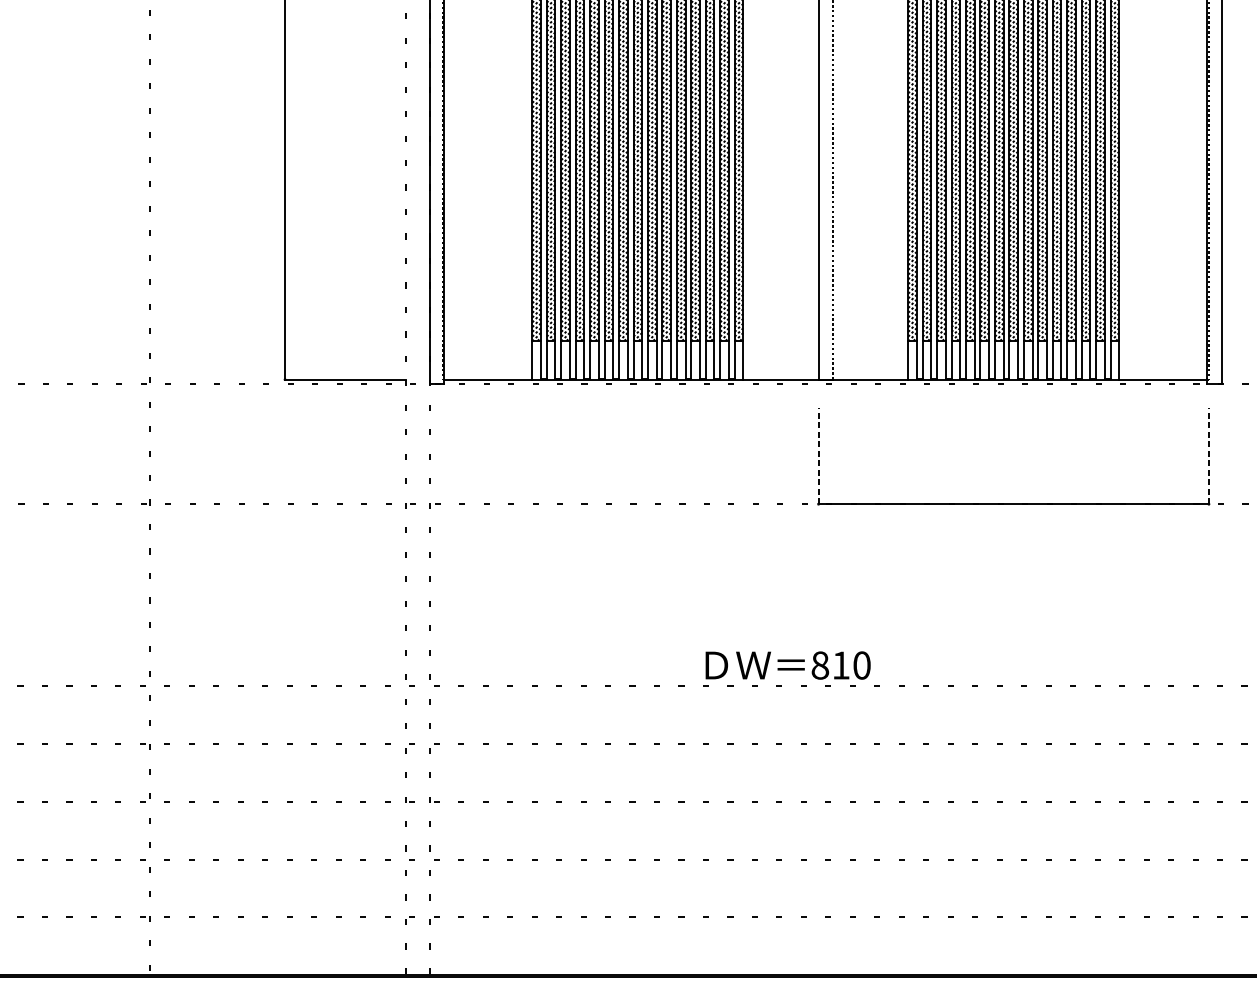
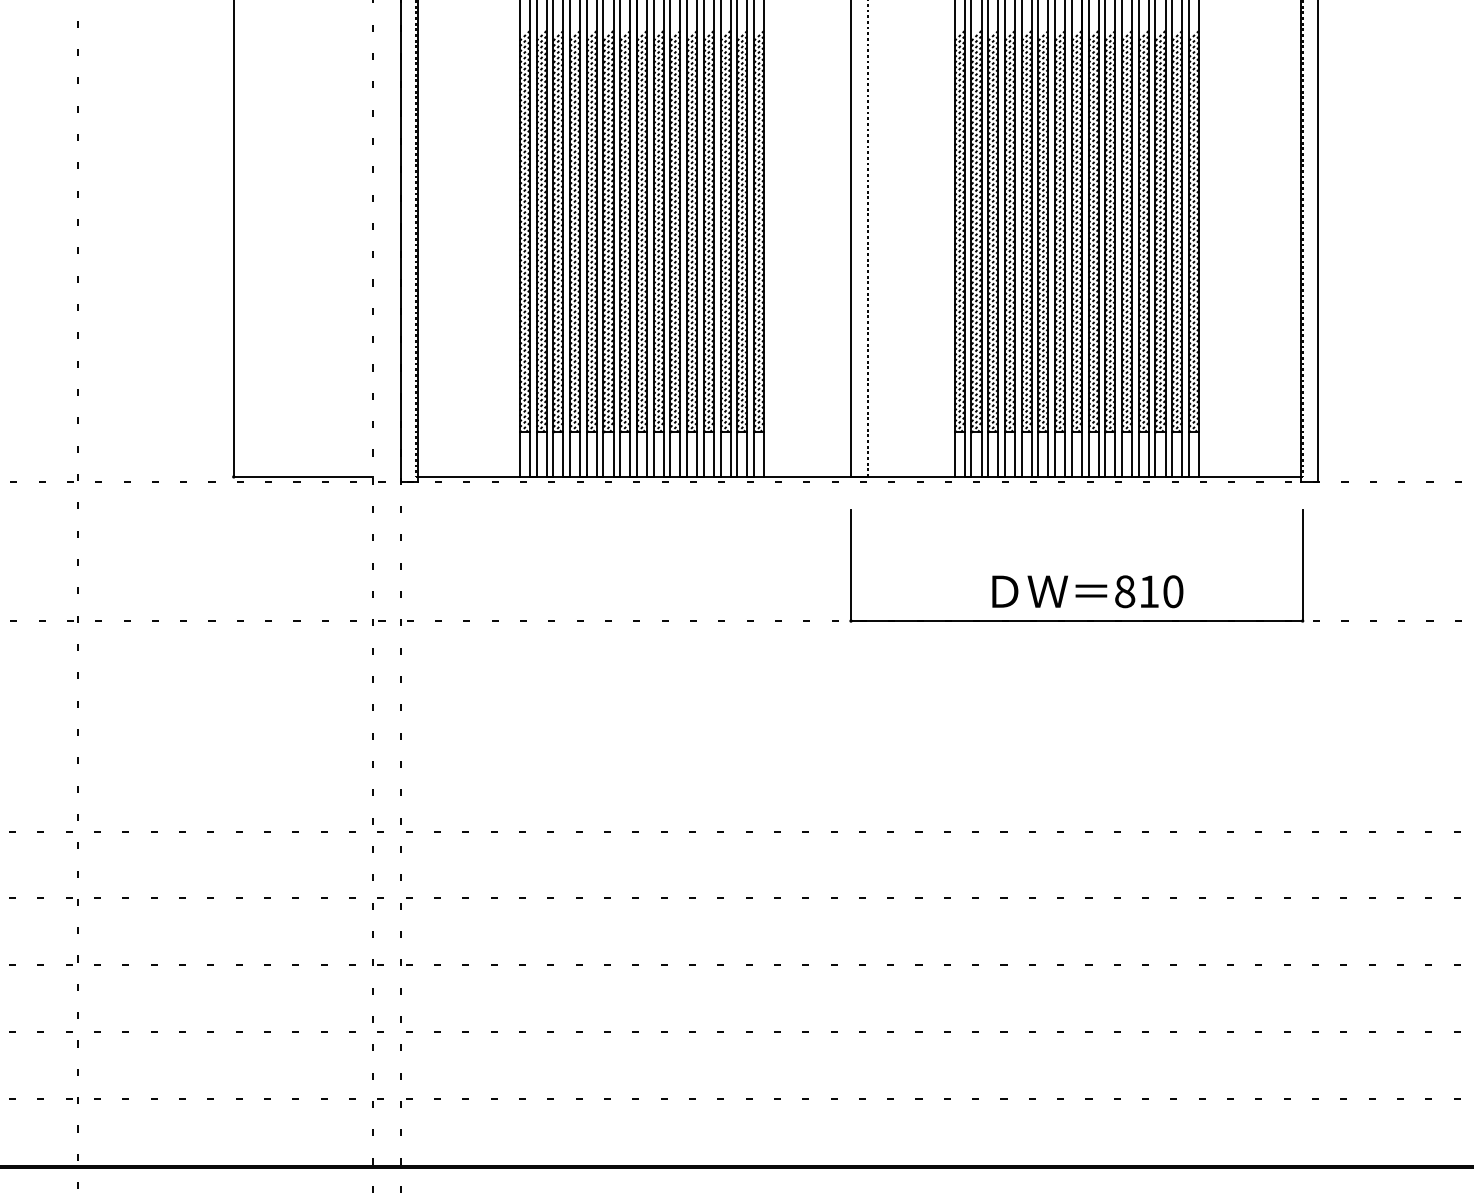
line: (818, 456) -> (851, 565), dashed -> solid
line: (1208, 456) -> (1302, 565), dashed -> solid
text: (787, 665) -> (1087, 591), moved

